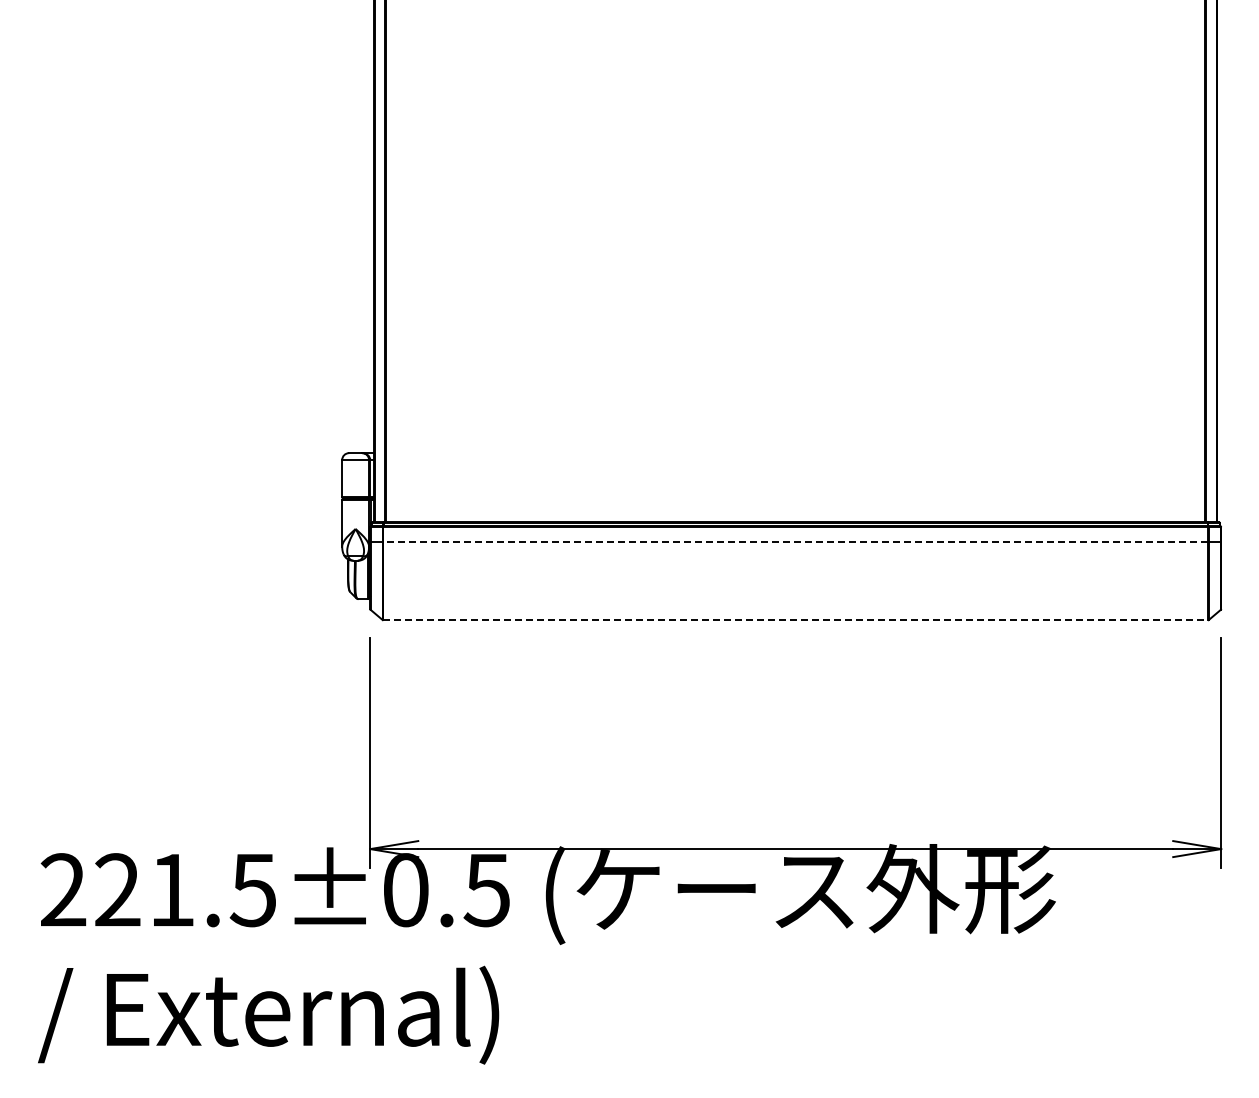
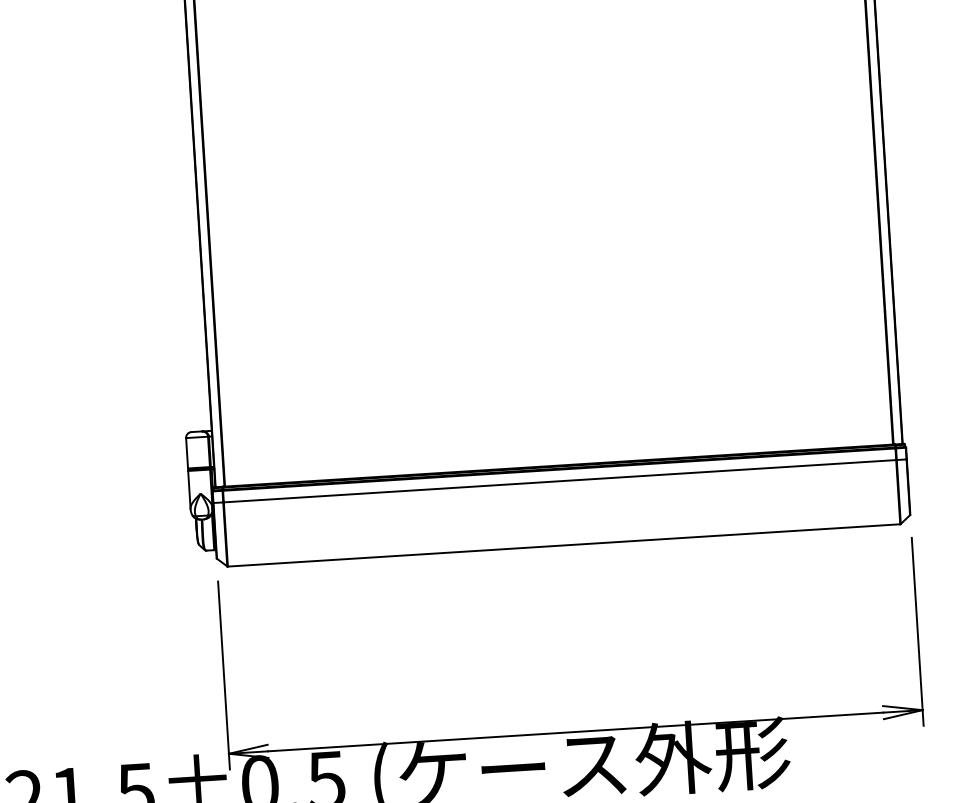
line: (795, 541) -> (559, 481), dashed -> solid
line: (796, 620) -> (564, 545), dashed -> solid

